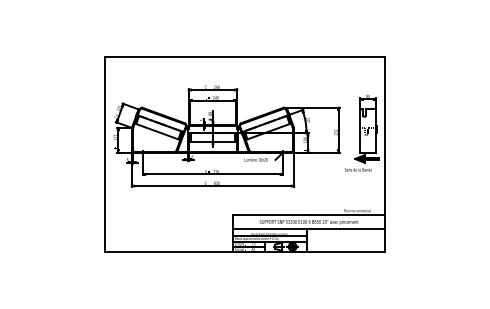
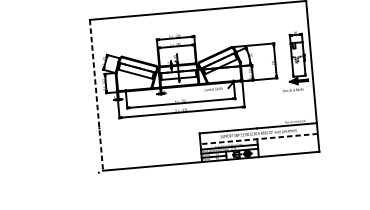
line: (104, 154) -> (96, 95), solid -> dashed
line: (308, 229) -> (258, 139), solid -> dashed

